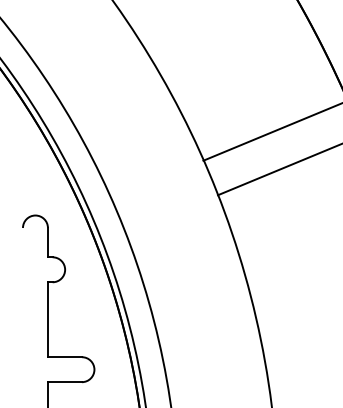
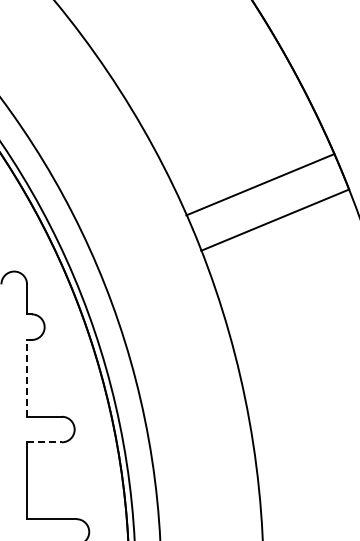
line: (48, 318) -> (27, 377), solid -> dashed
line: (64, 382) -> (44, 442), solid -> dashed

